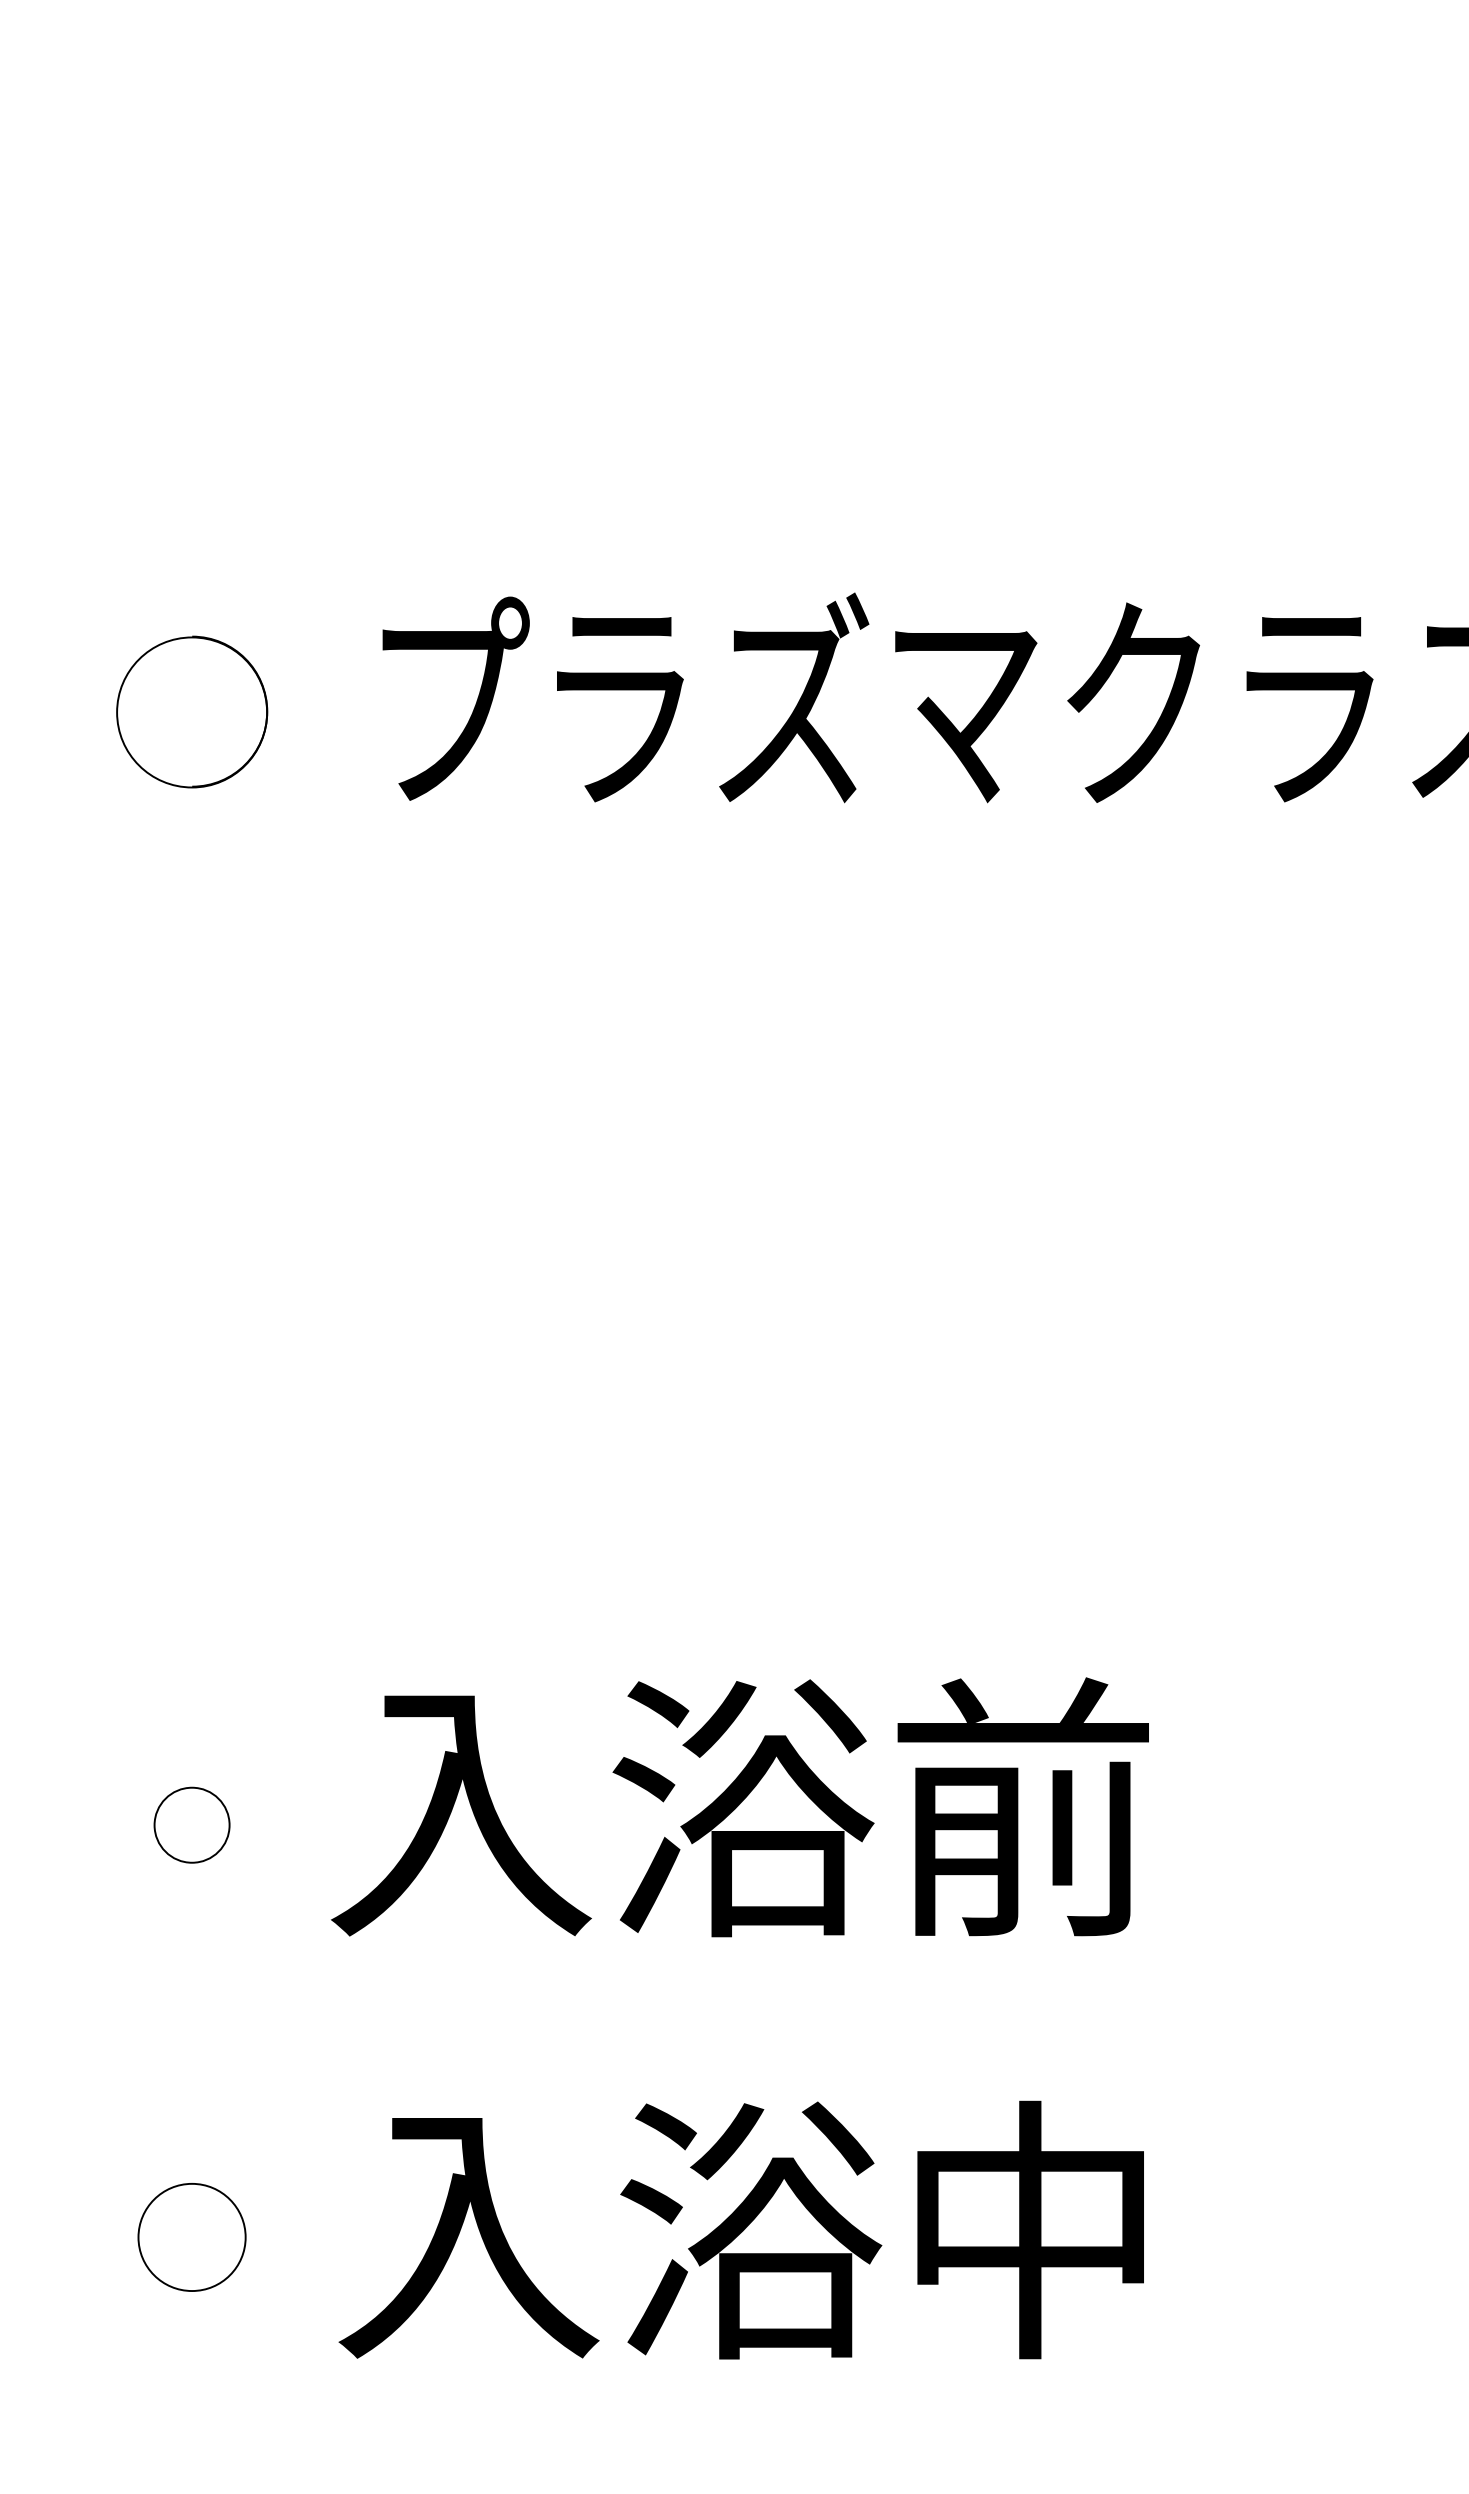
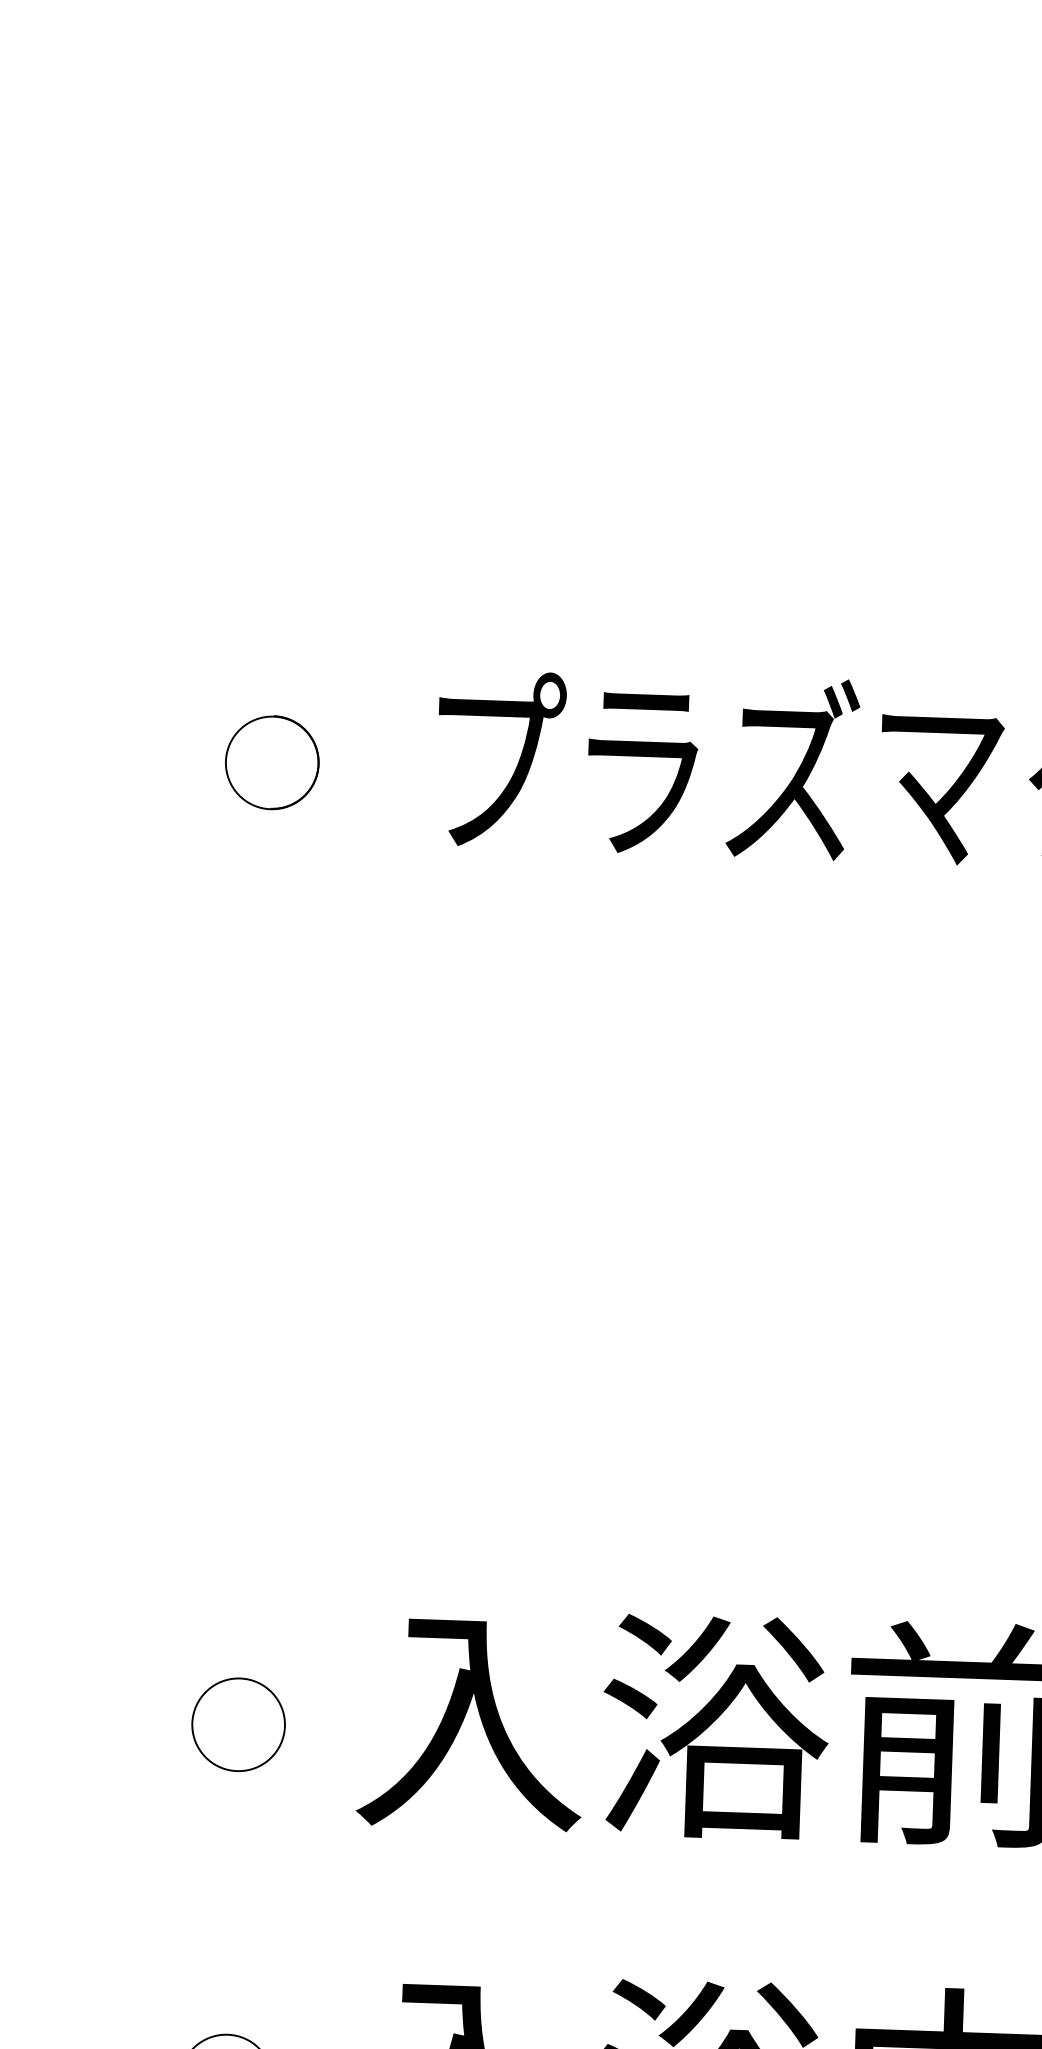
circle: (191, 711) -> (271, 762), size x0.71
circle: (191, 1824) -> (238, 1724), size x1.43

